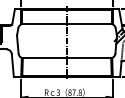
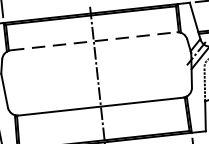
line: (67, 23) -> (94, 40), solid -> dashed

